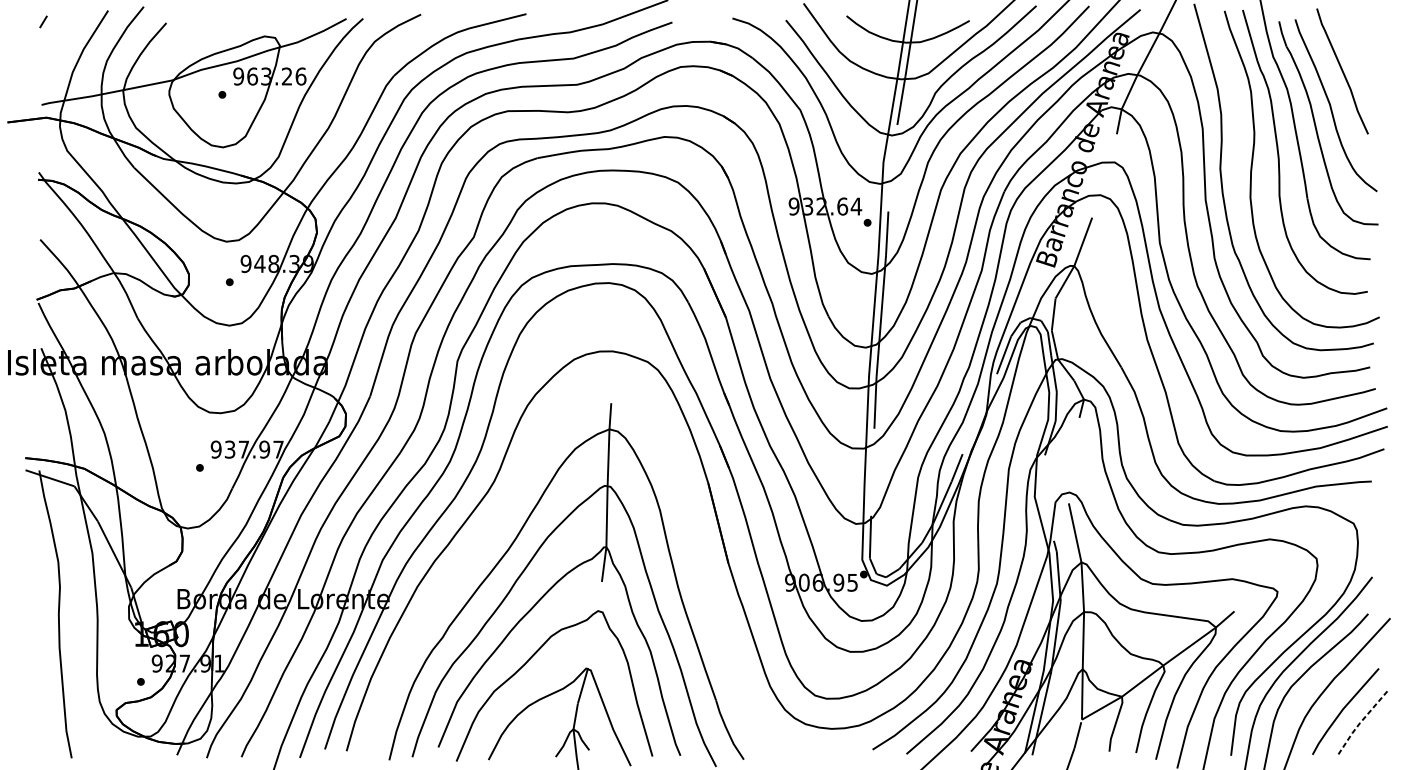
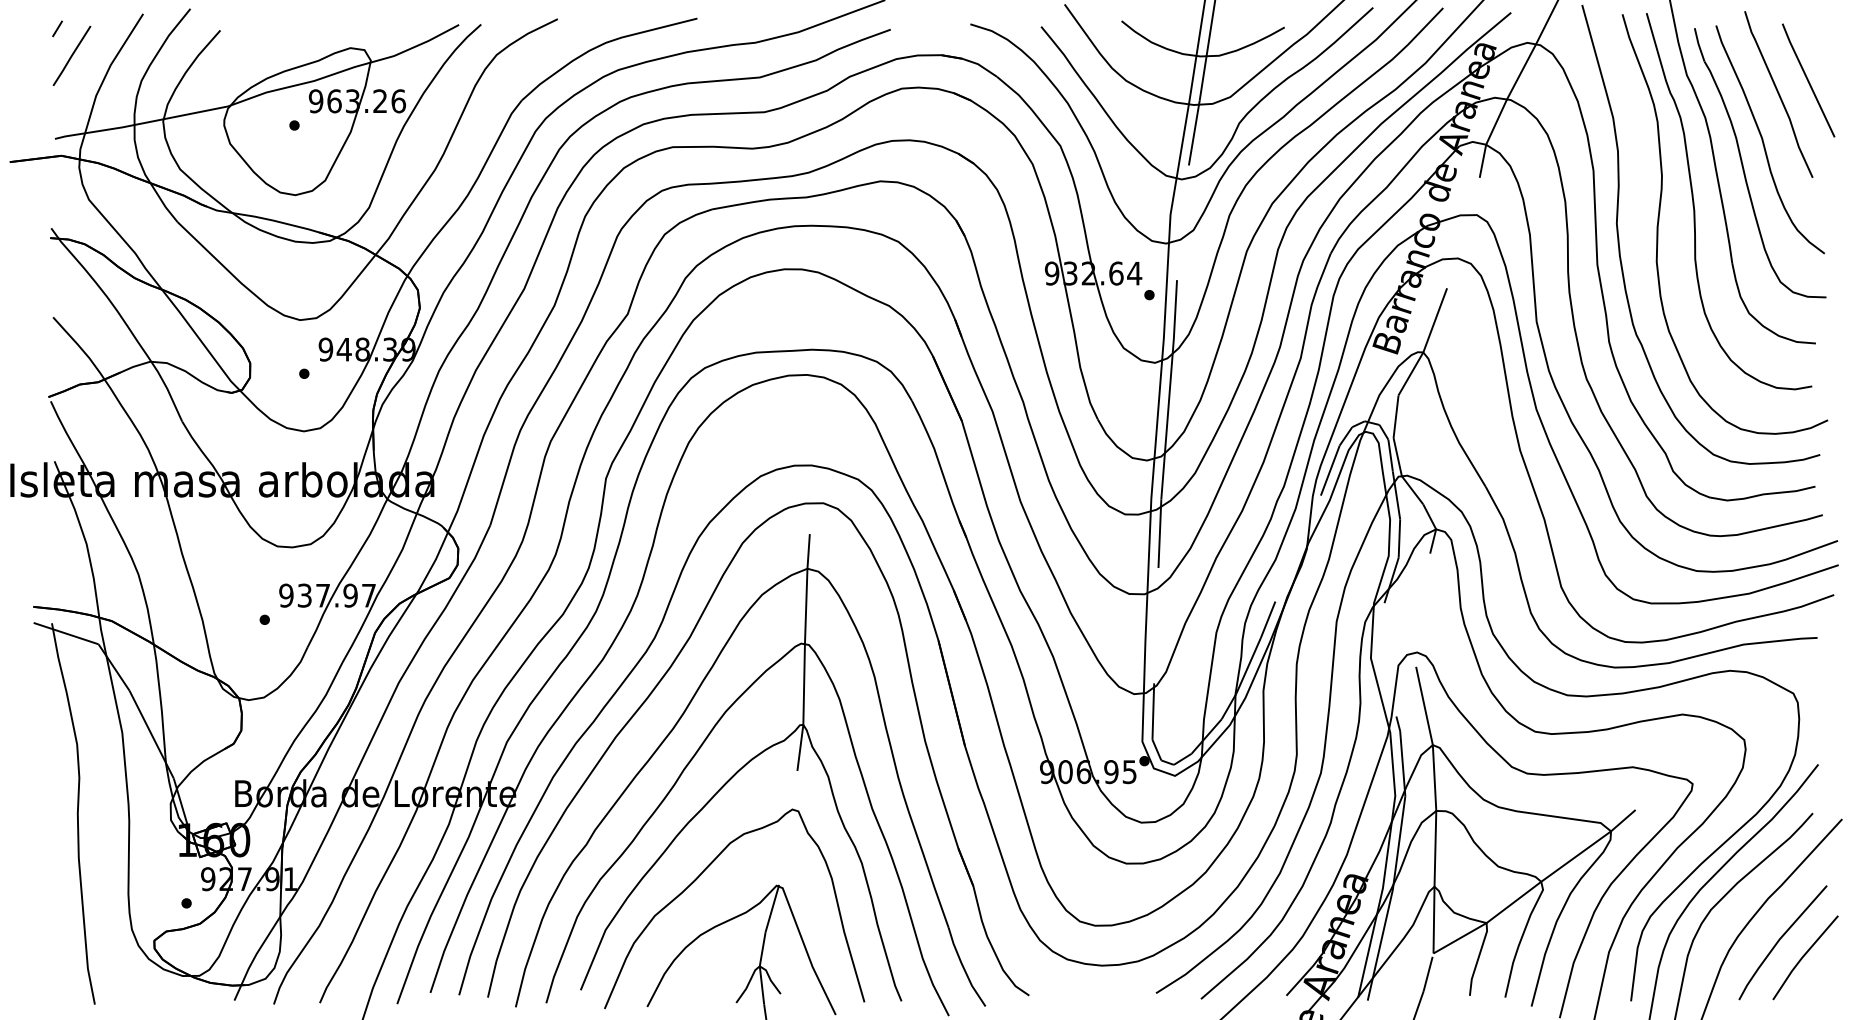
line: (54, 41) -> (71, 55), added
line: (1364, 60) -> (1808, 80), added
part: (500, 512) -> (663, 678), added
line: (1360, 722) -> (1802, 957), dashed -> solid

